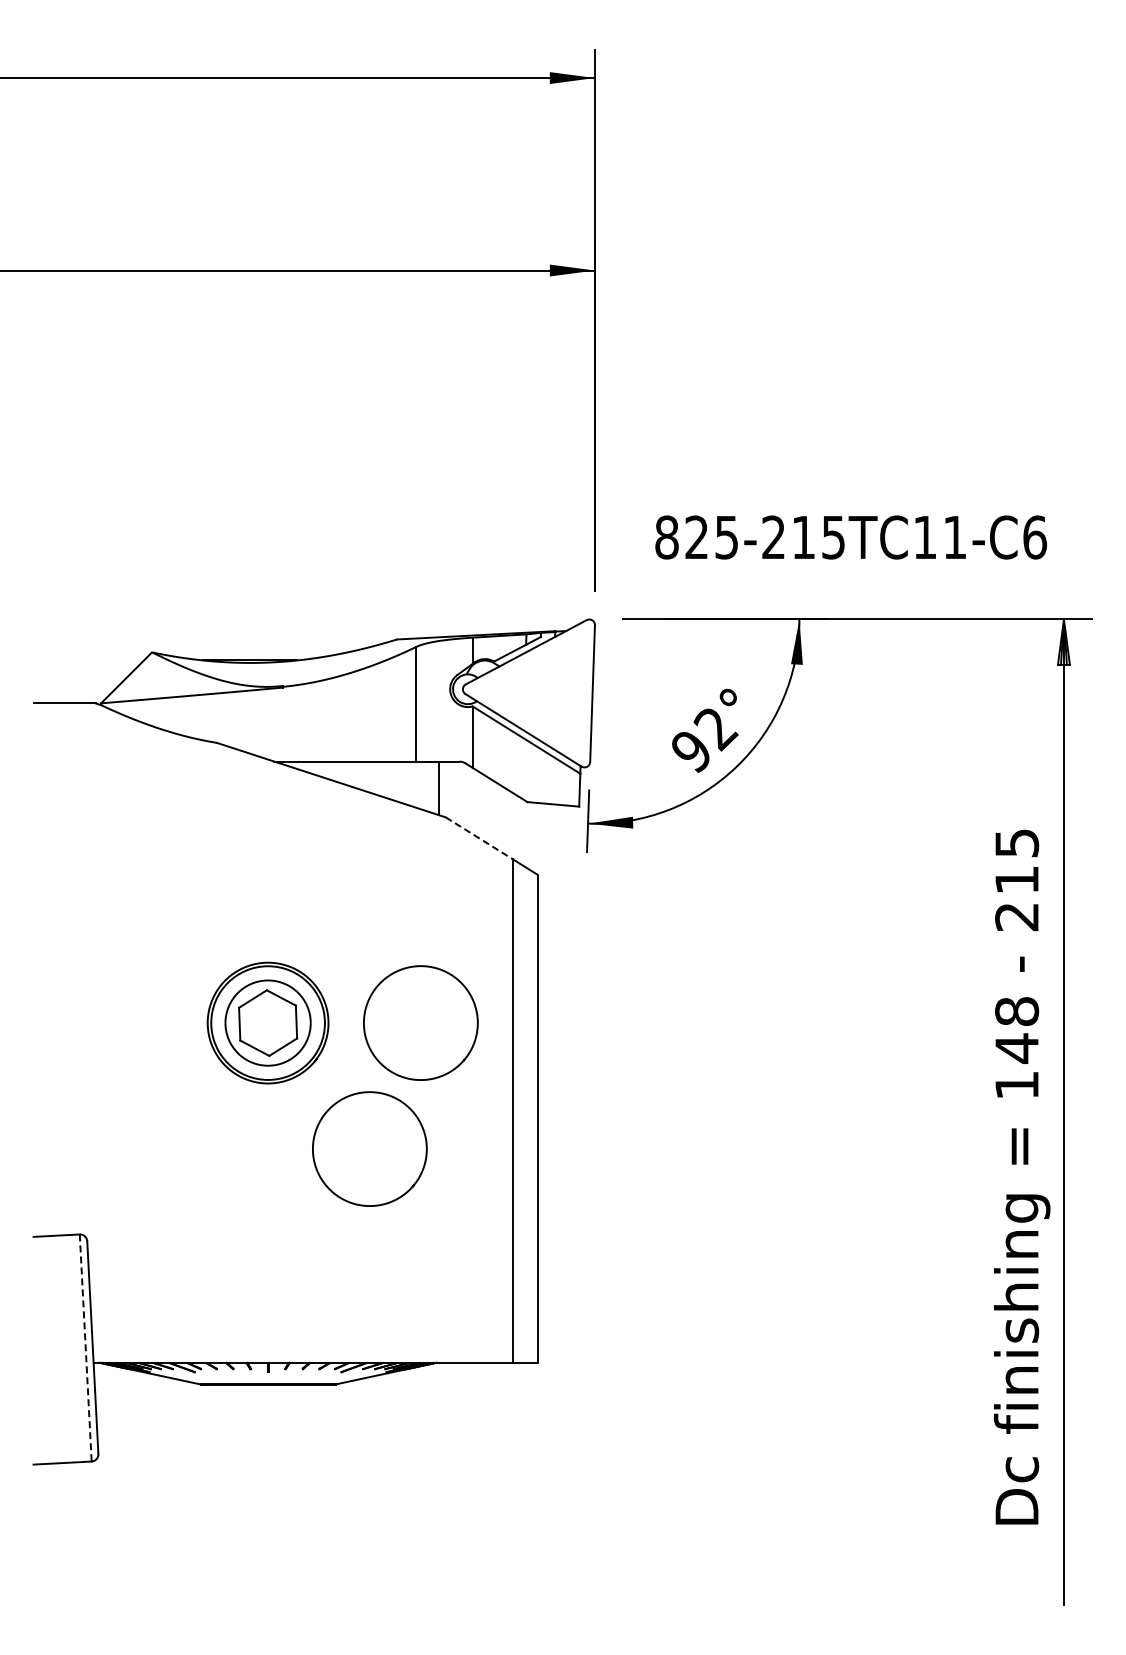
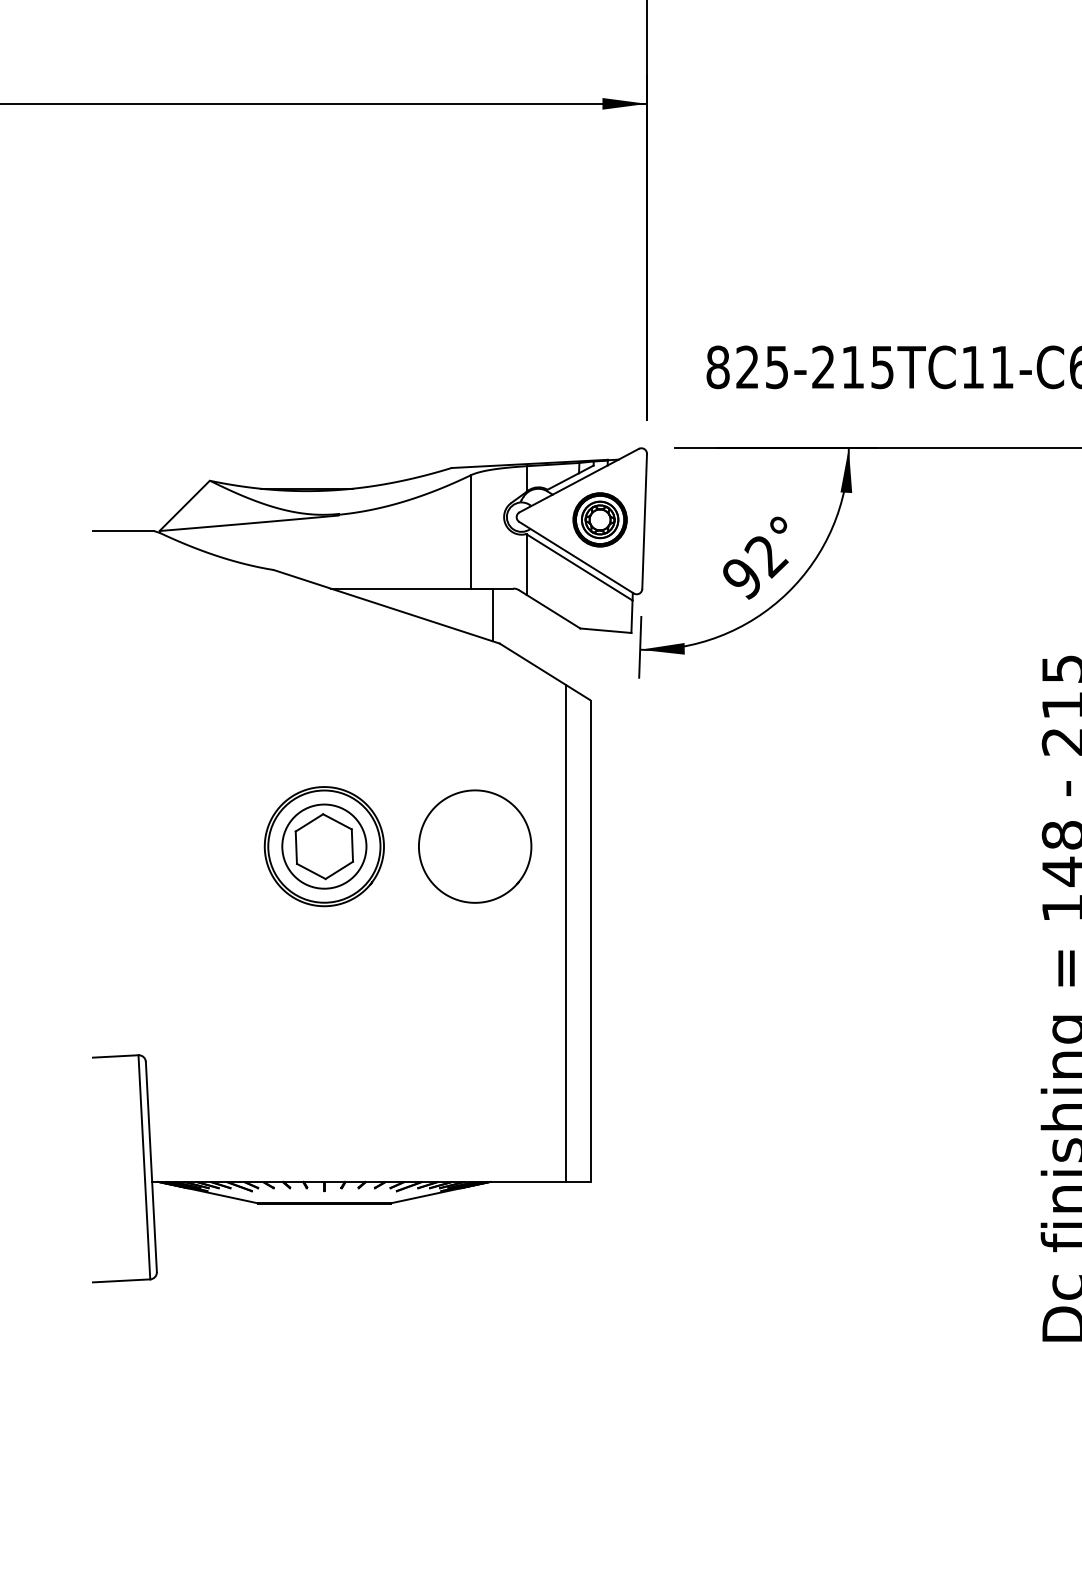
part: (547, 691) -> (600, 519), added
line: (479, 838) -> (533, 664), dashed -> solid
curve: (339, 1102) -> (394, 924), removed
line: (85, 1348) -> (144, 1167), dashed -> solid

